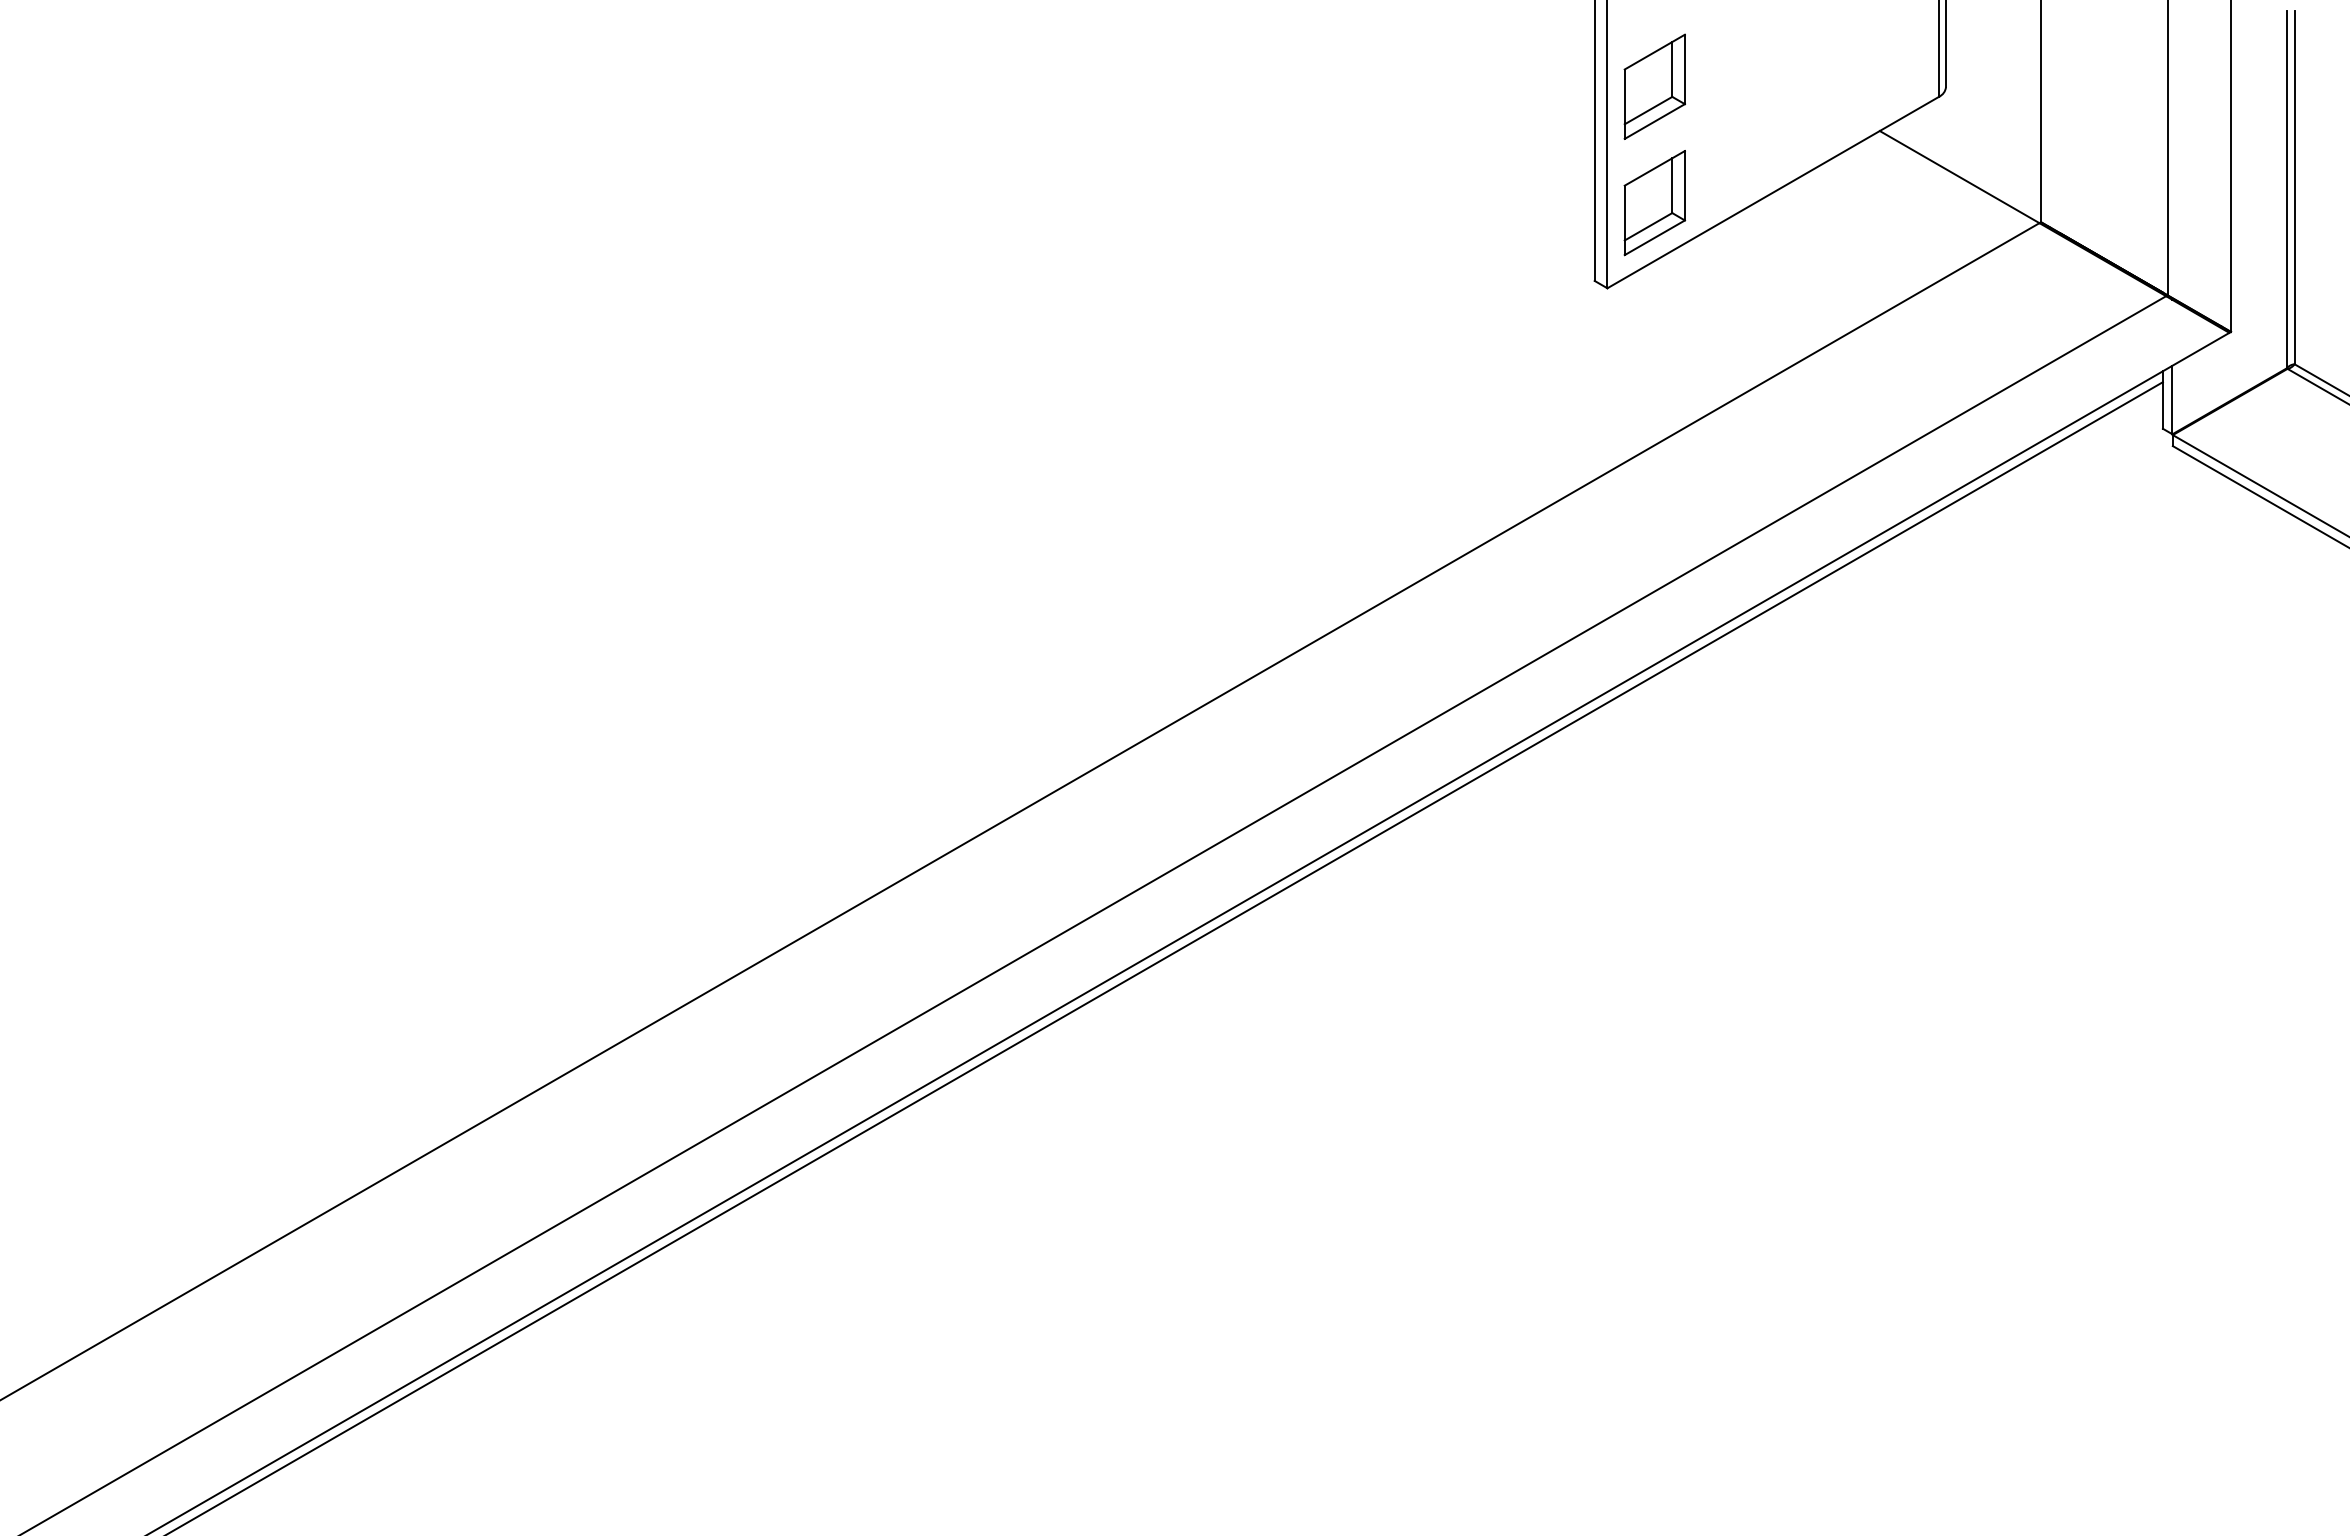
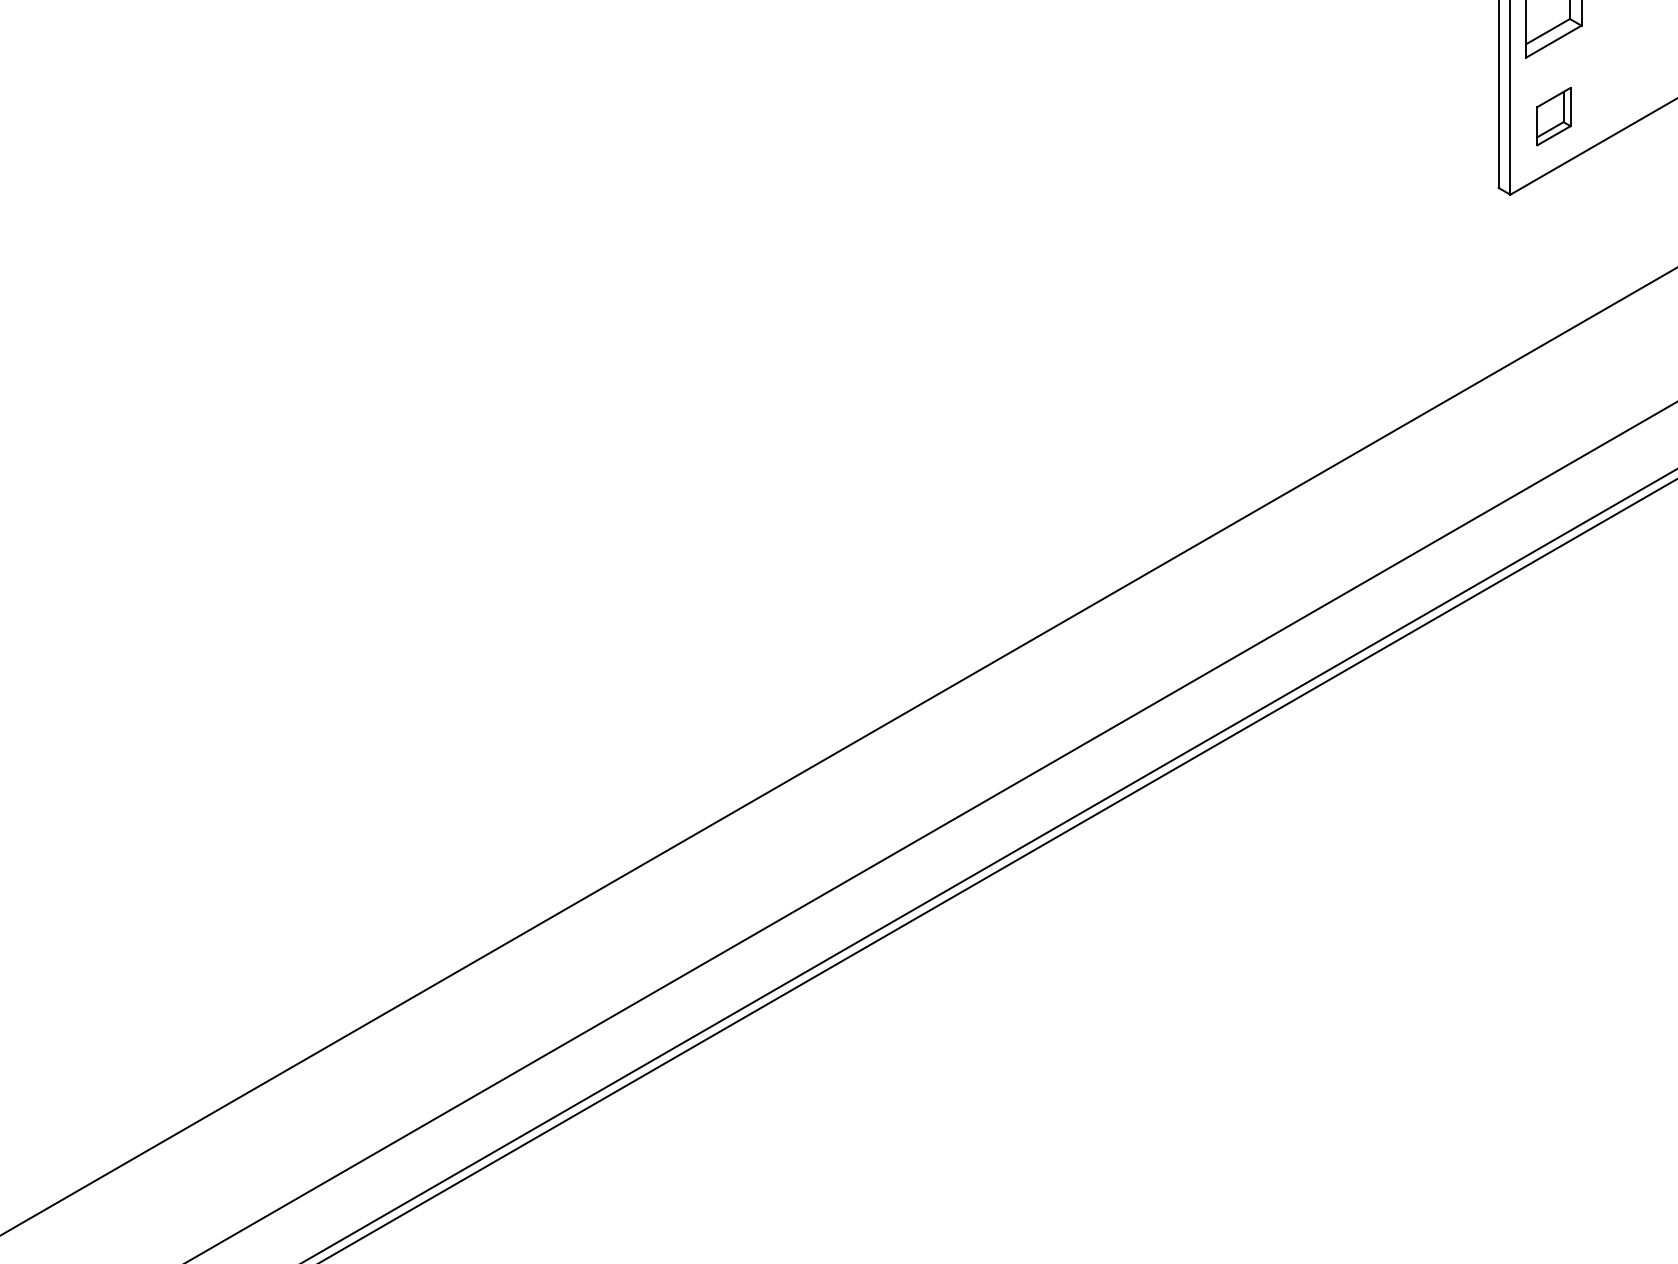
part: (1654, 203) -> (1553, 116), size x0.6

